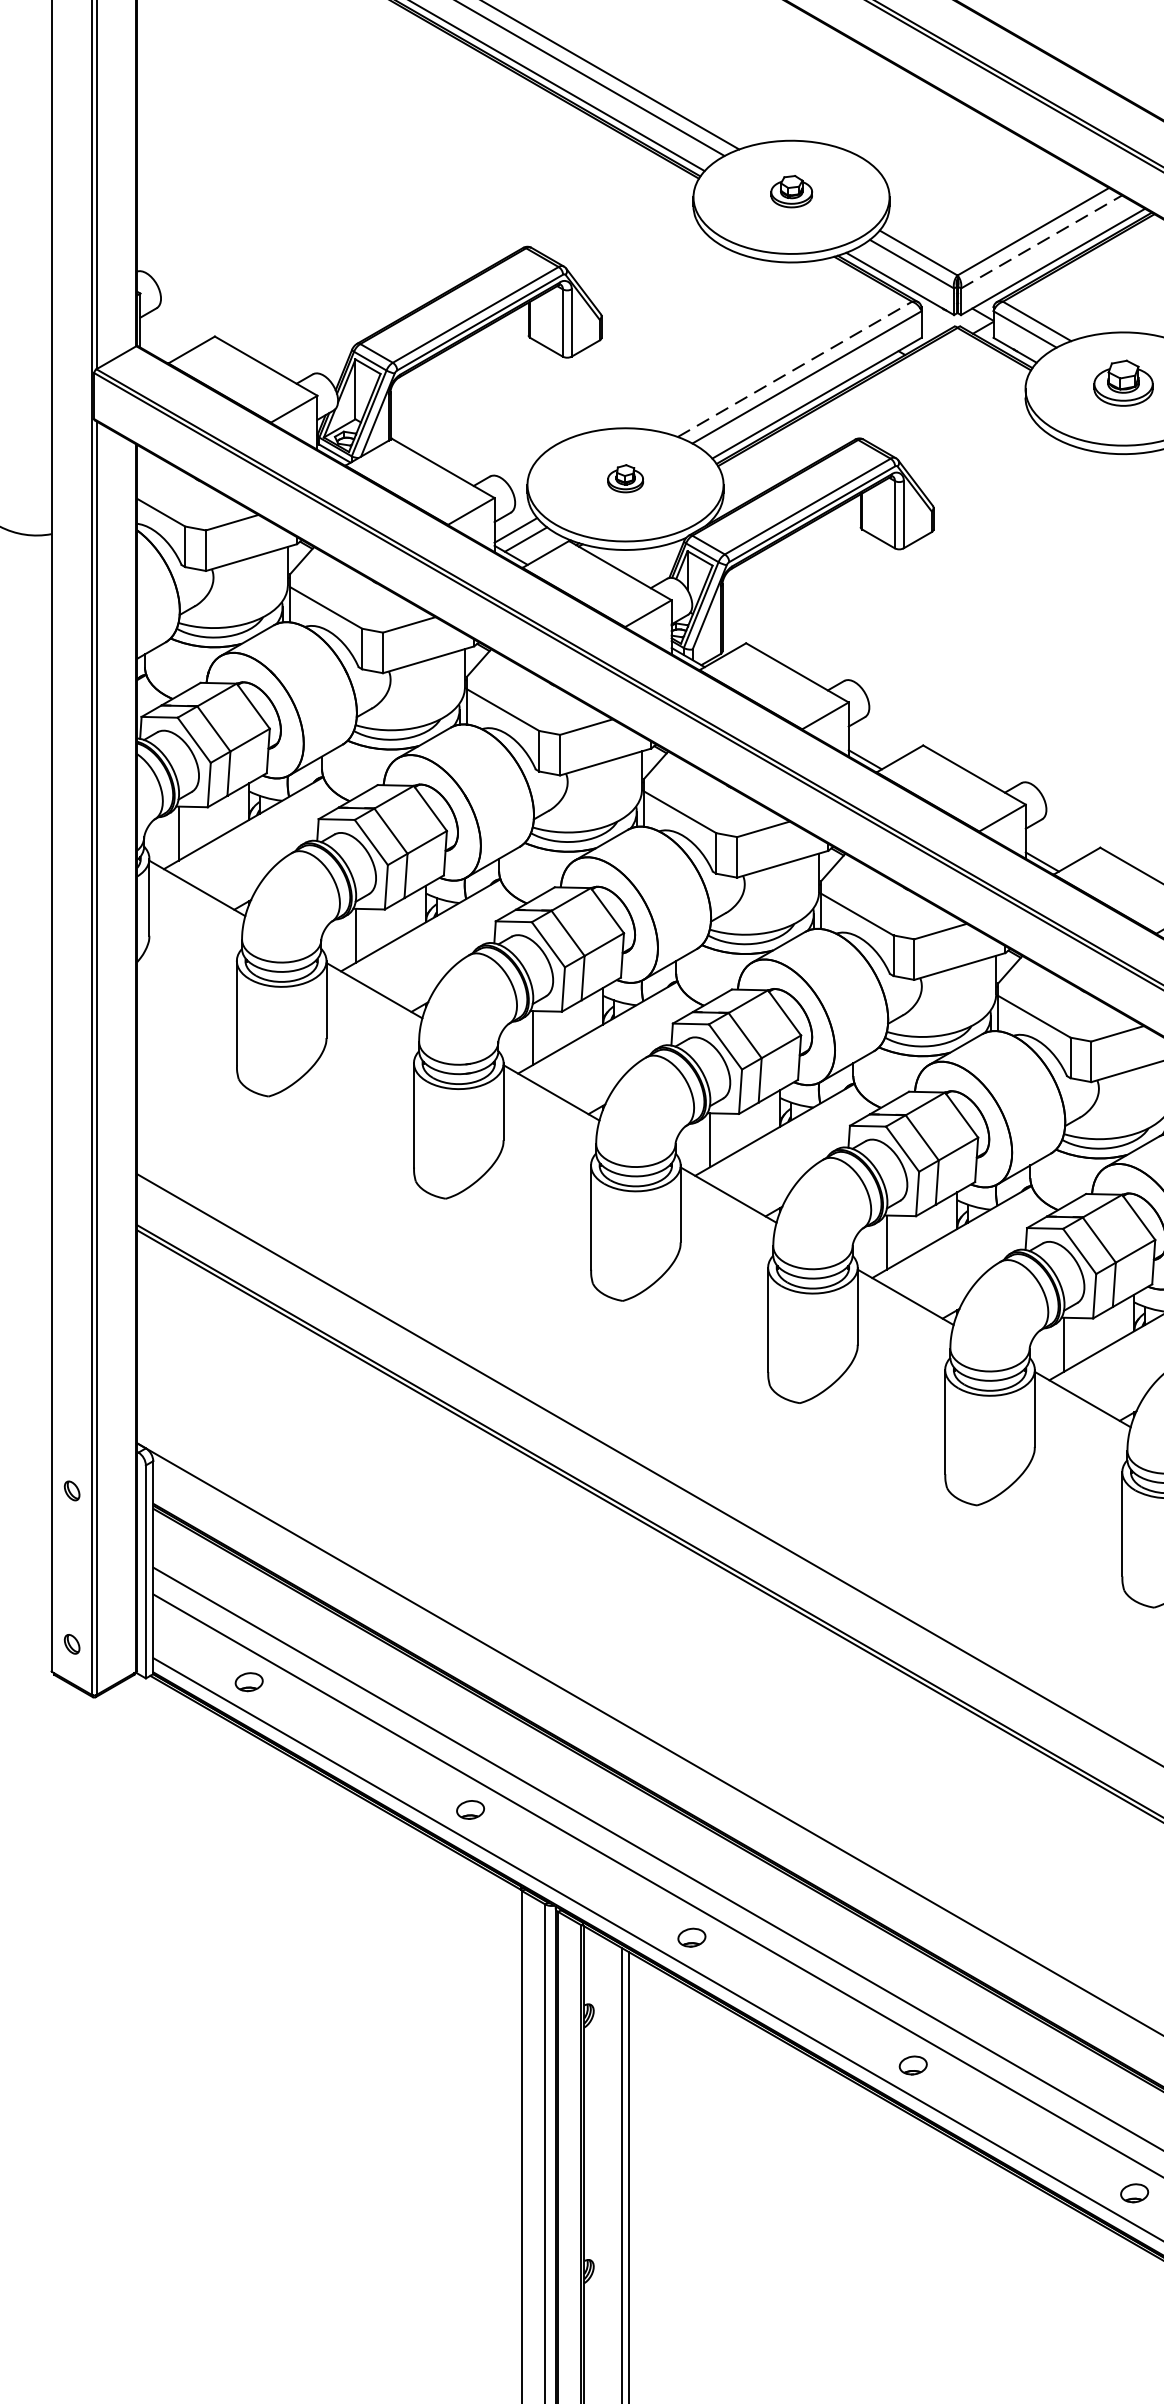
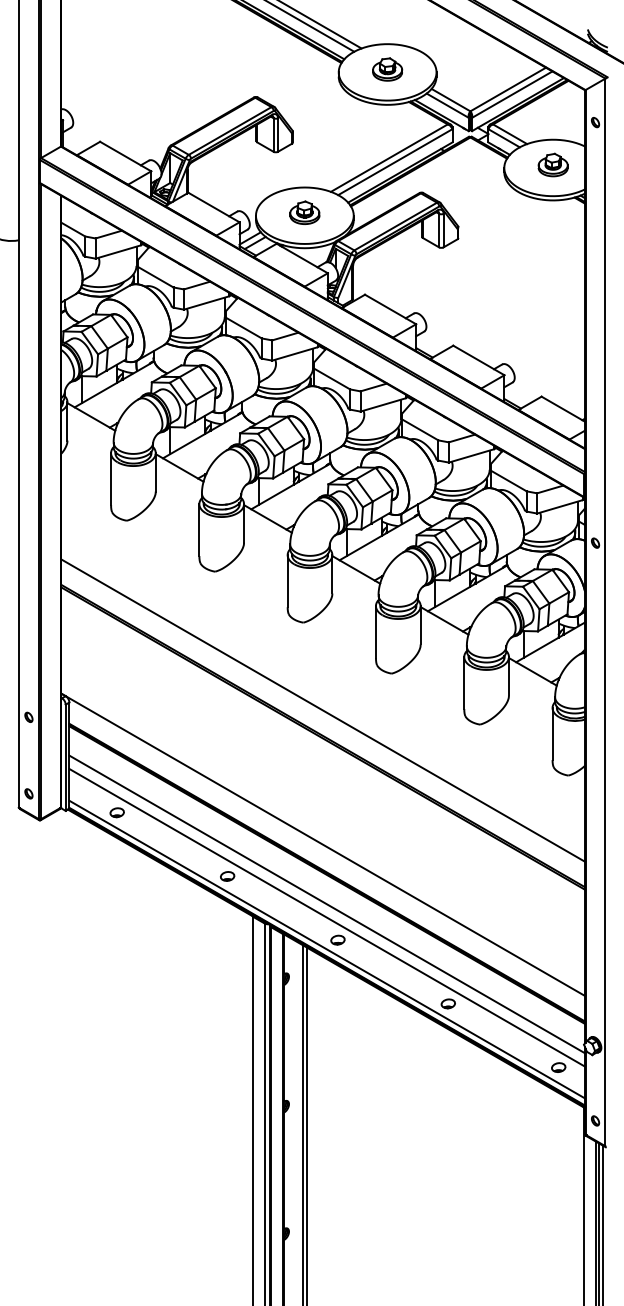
part: (791, 191) -> (387, 69), size x1.43
line: (1041, 241) -> (512, 94), dashed -> solid
line: (795, 368) -> (389, 157), dashed -> solid
part: (624, 478) -> (304, 212), size x1.67

